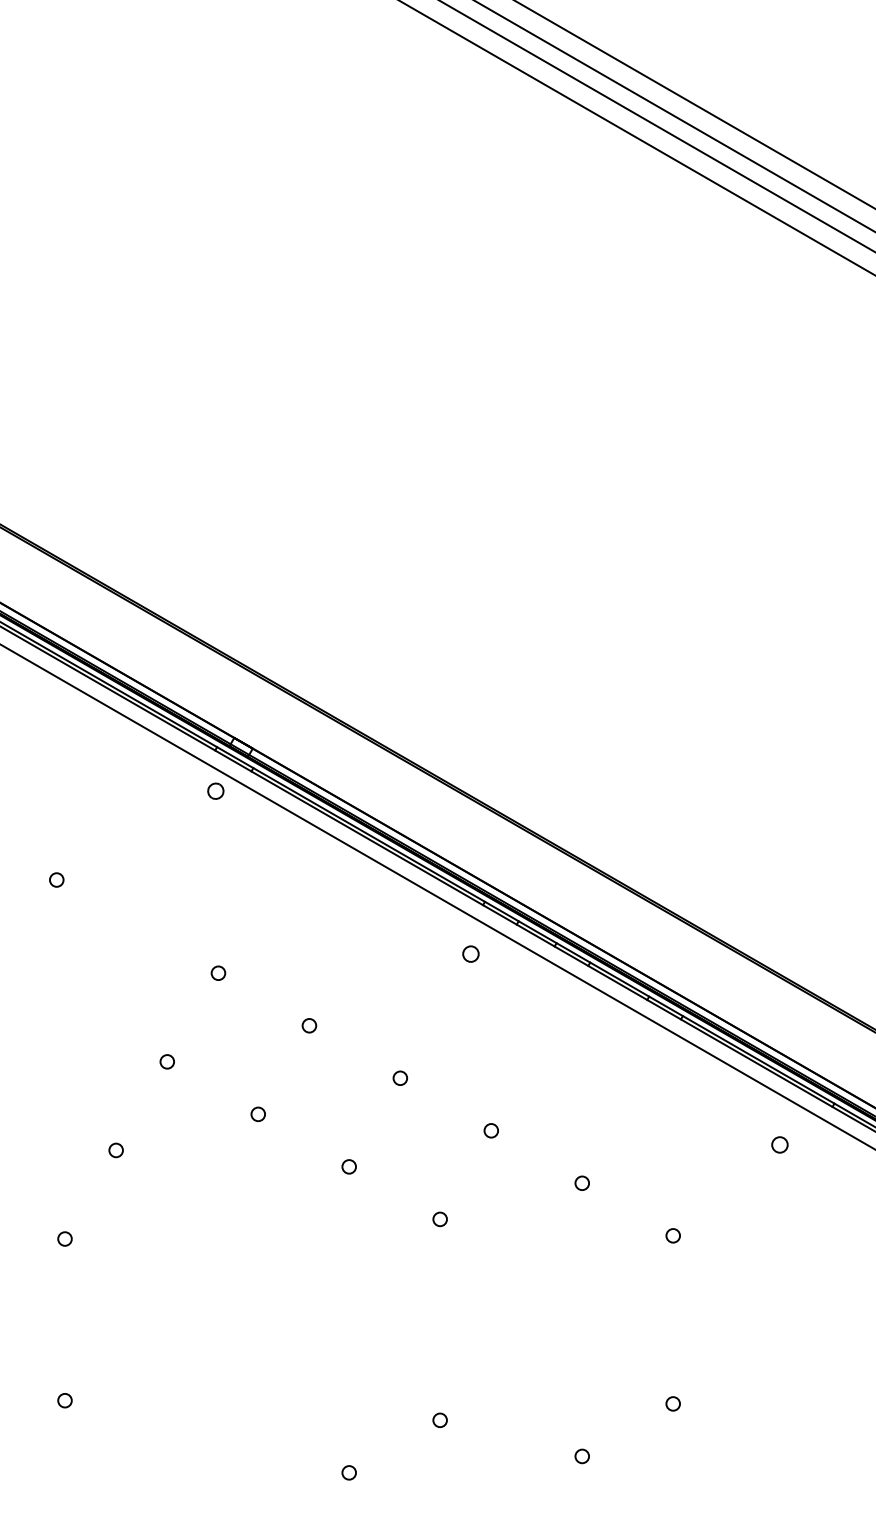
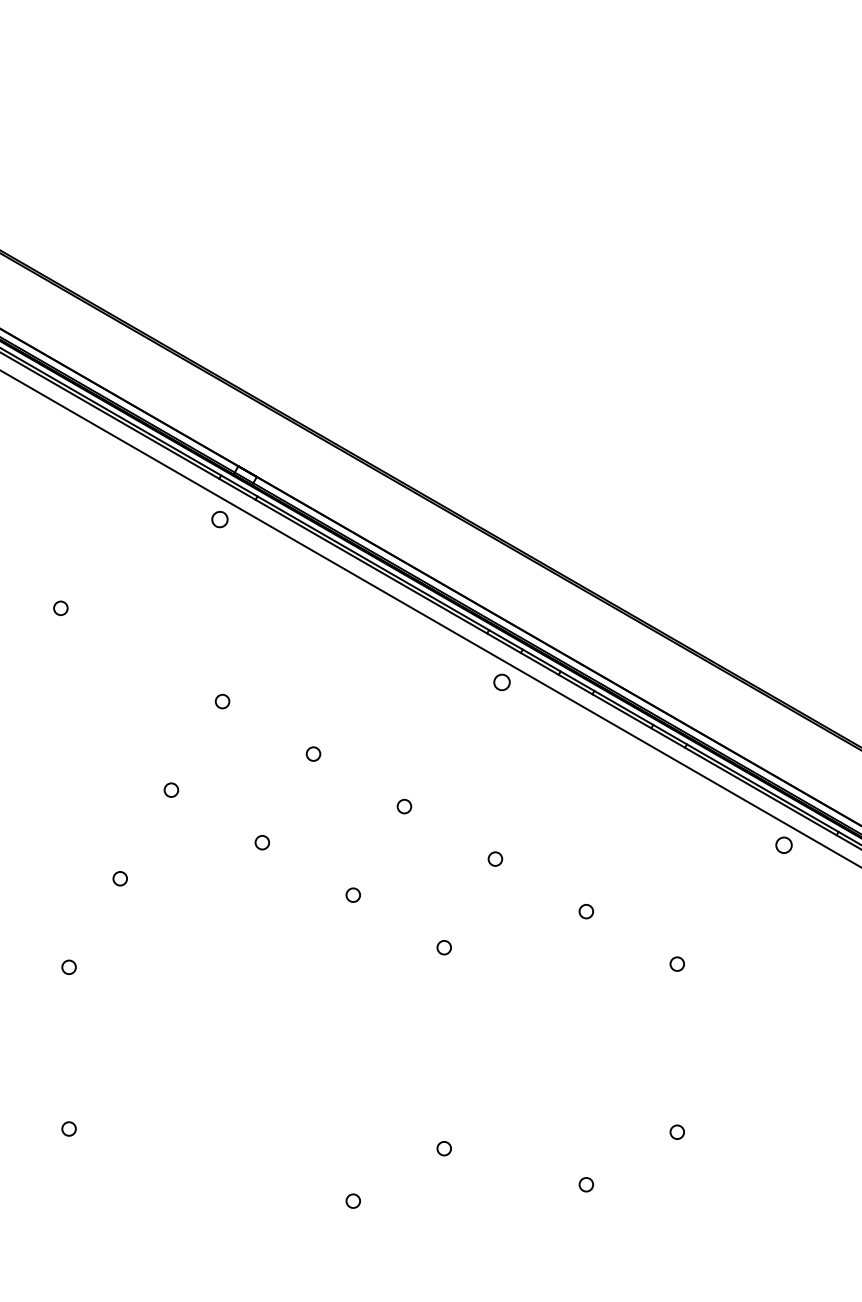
circle: (470, 953) -> (501, 681), moved
circle: (779, 1144) -> (783, 844), moved

